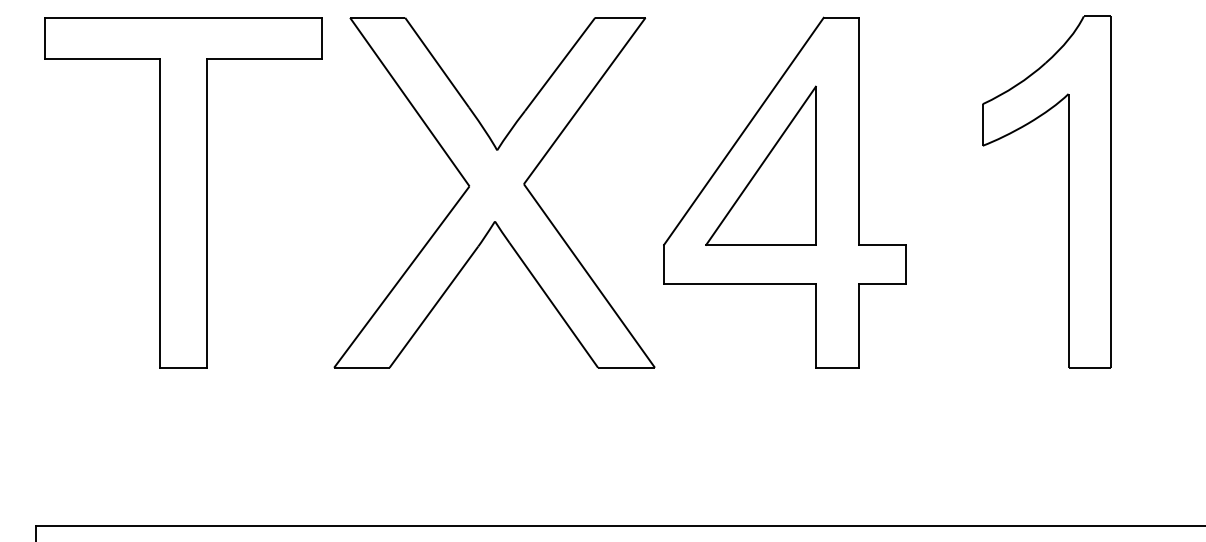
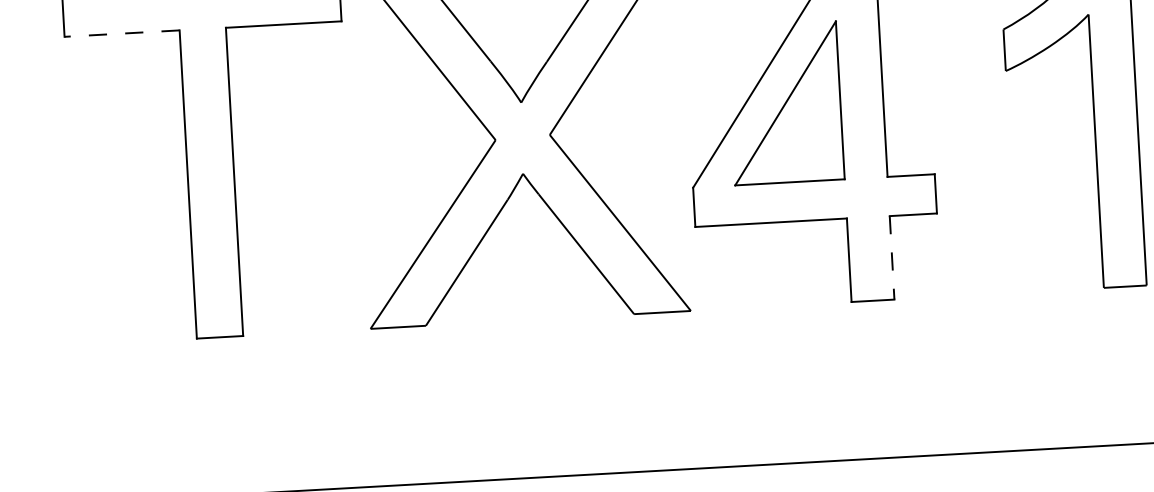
line: (102, 59) -> (122, 34), solid -> dashed
line: (858, 325) -> (891, 257), solid -> dashed

